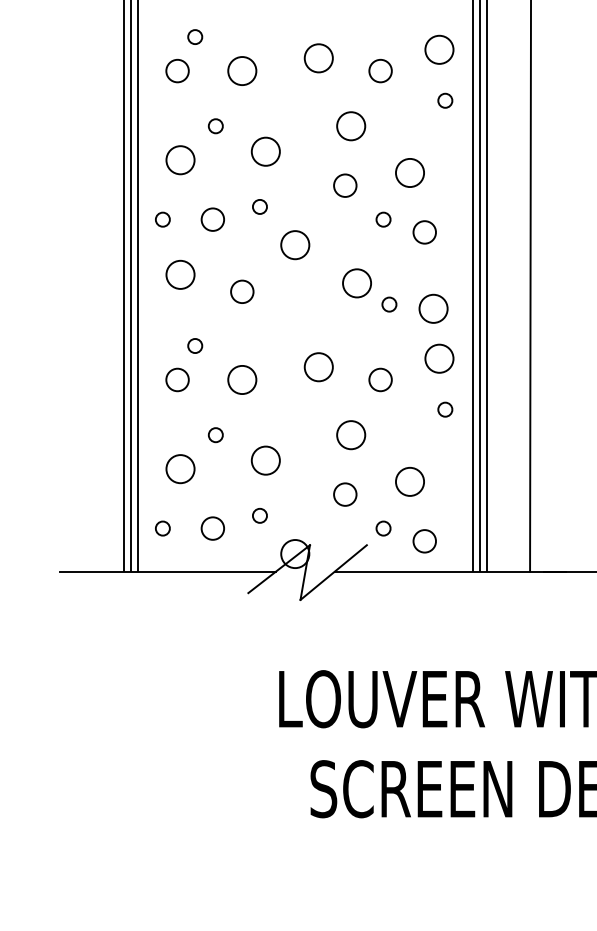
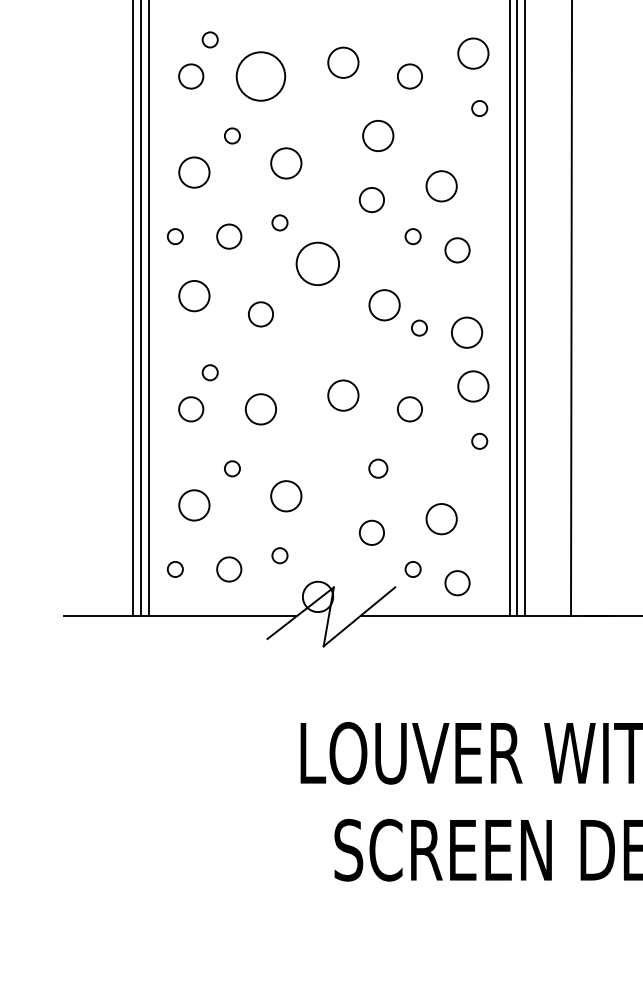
circle: (241, 71) -> (260, 76), size x1.6
circle: (295, 245) -> (318, 264), size x1.4
circle: (351, 434) -> (378, 468), size x0.6

